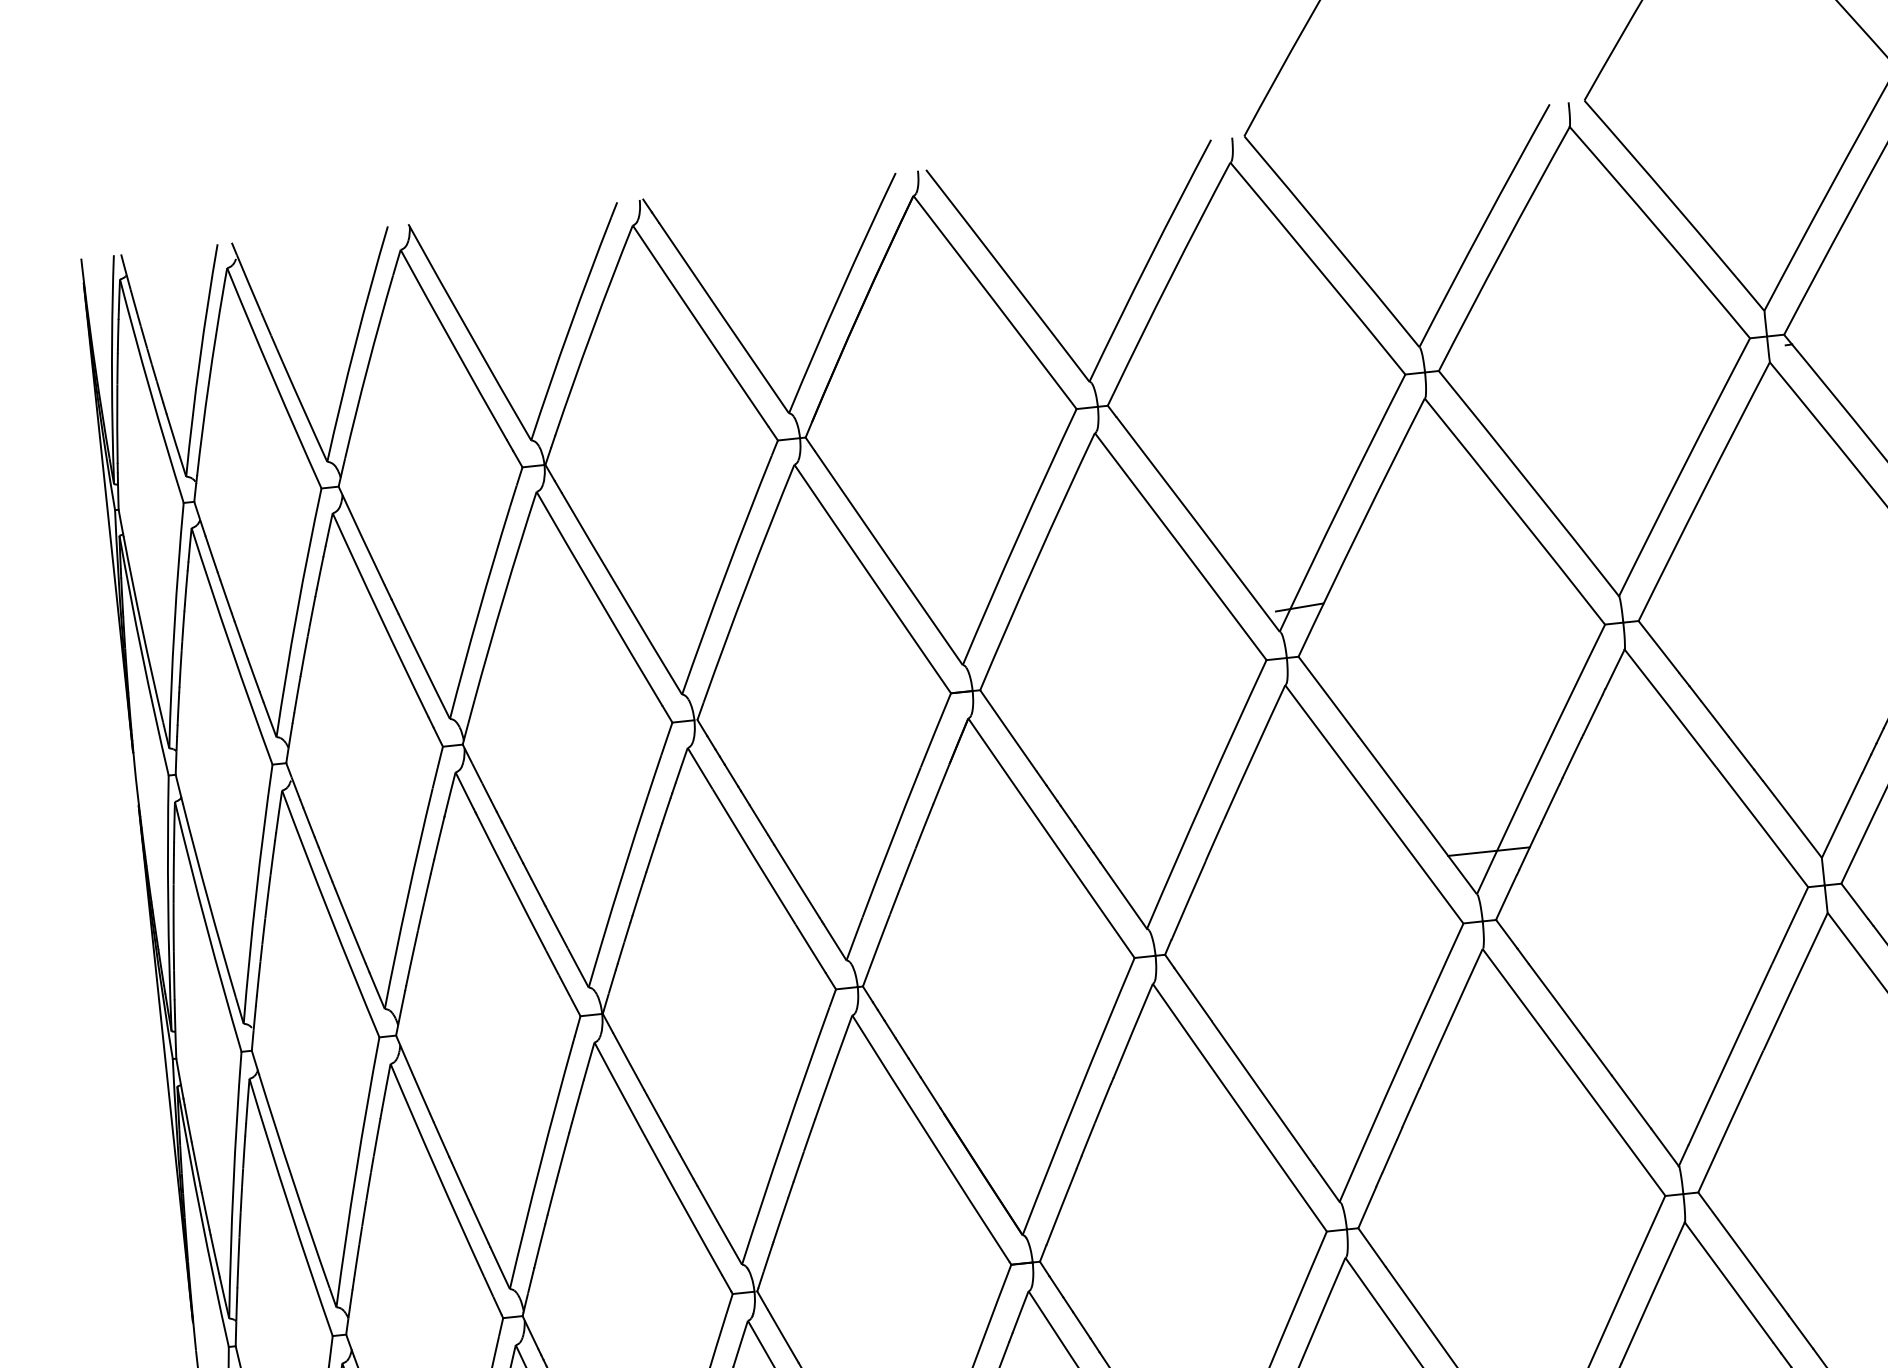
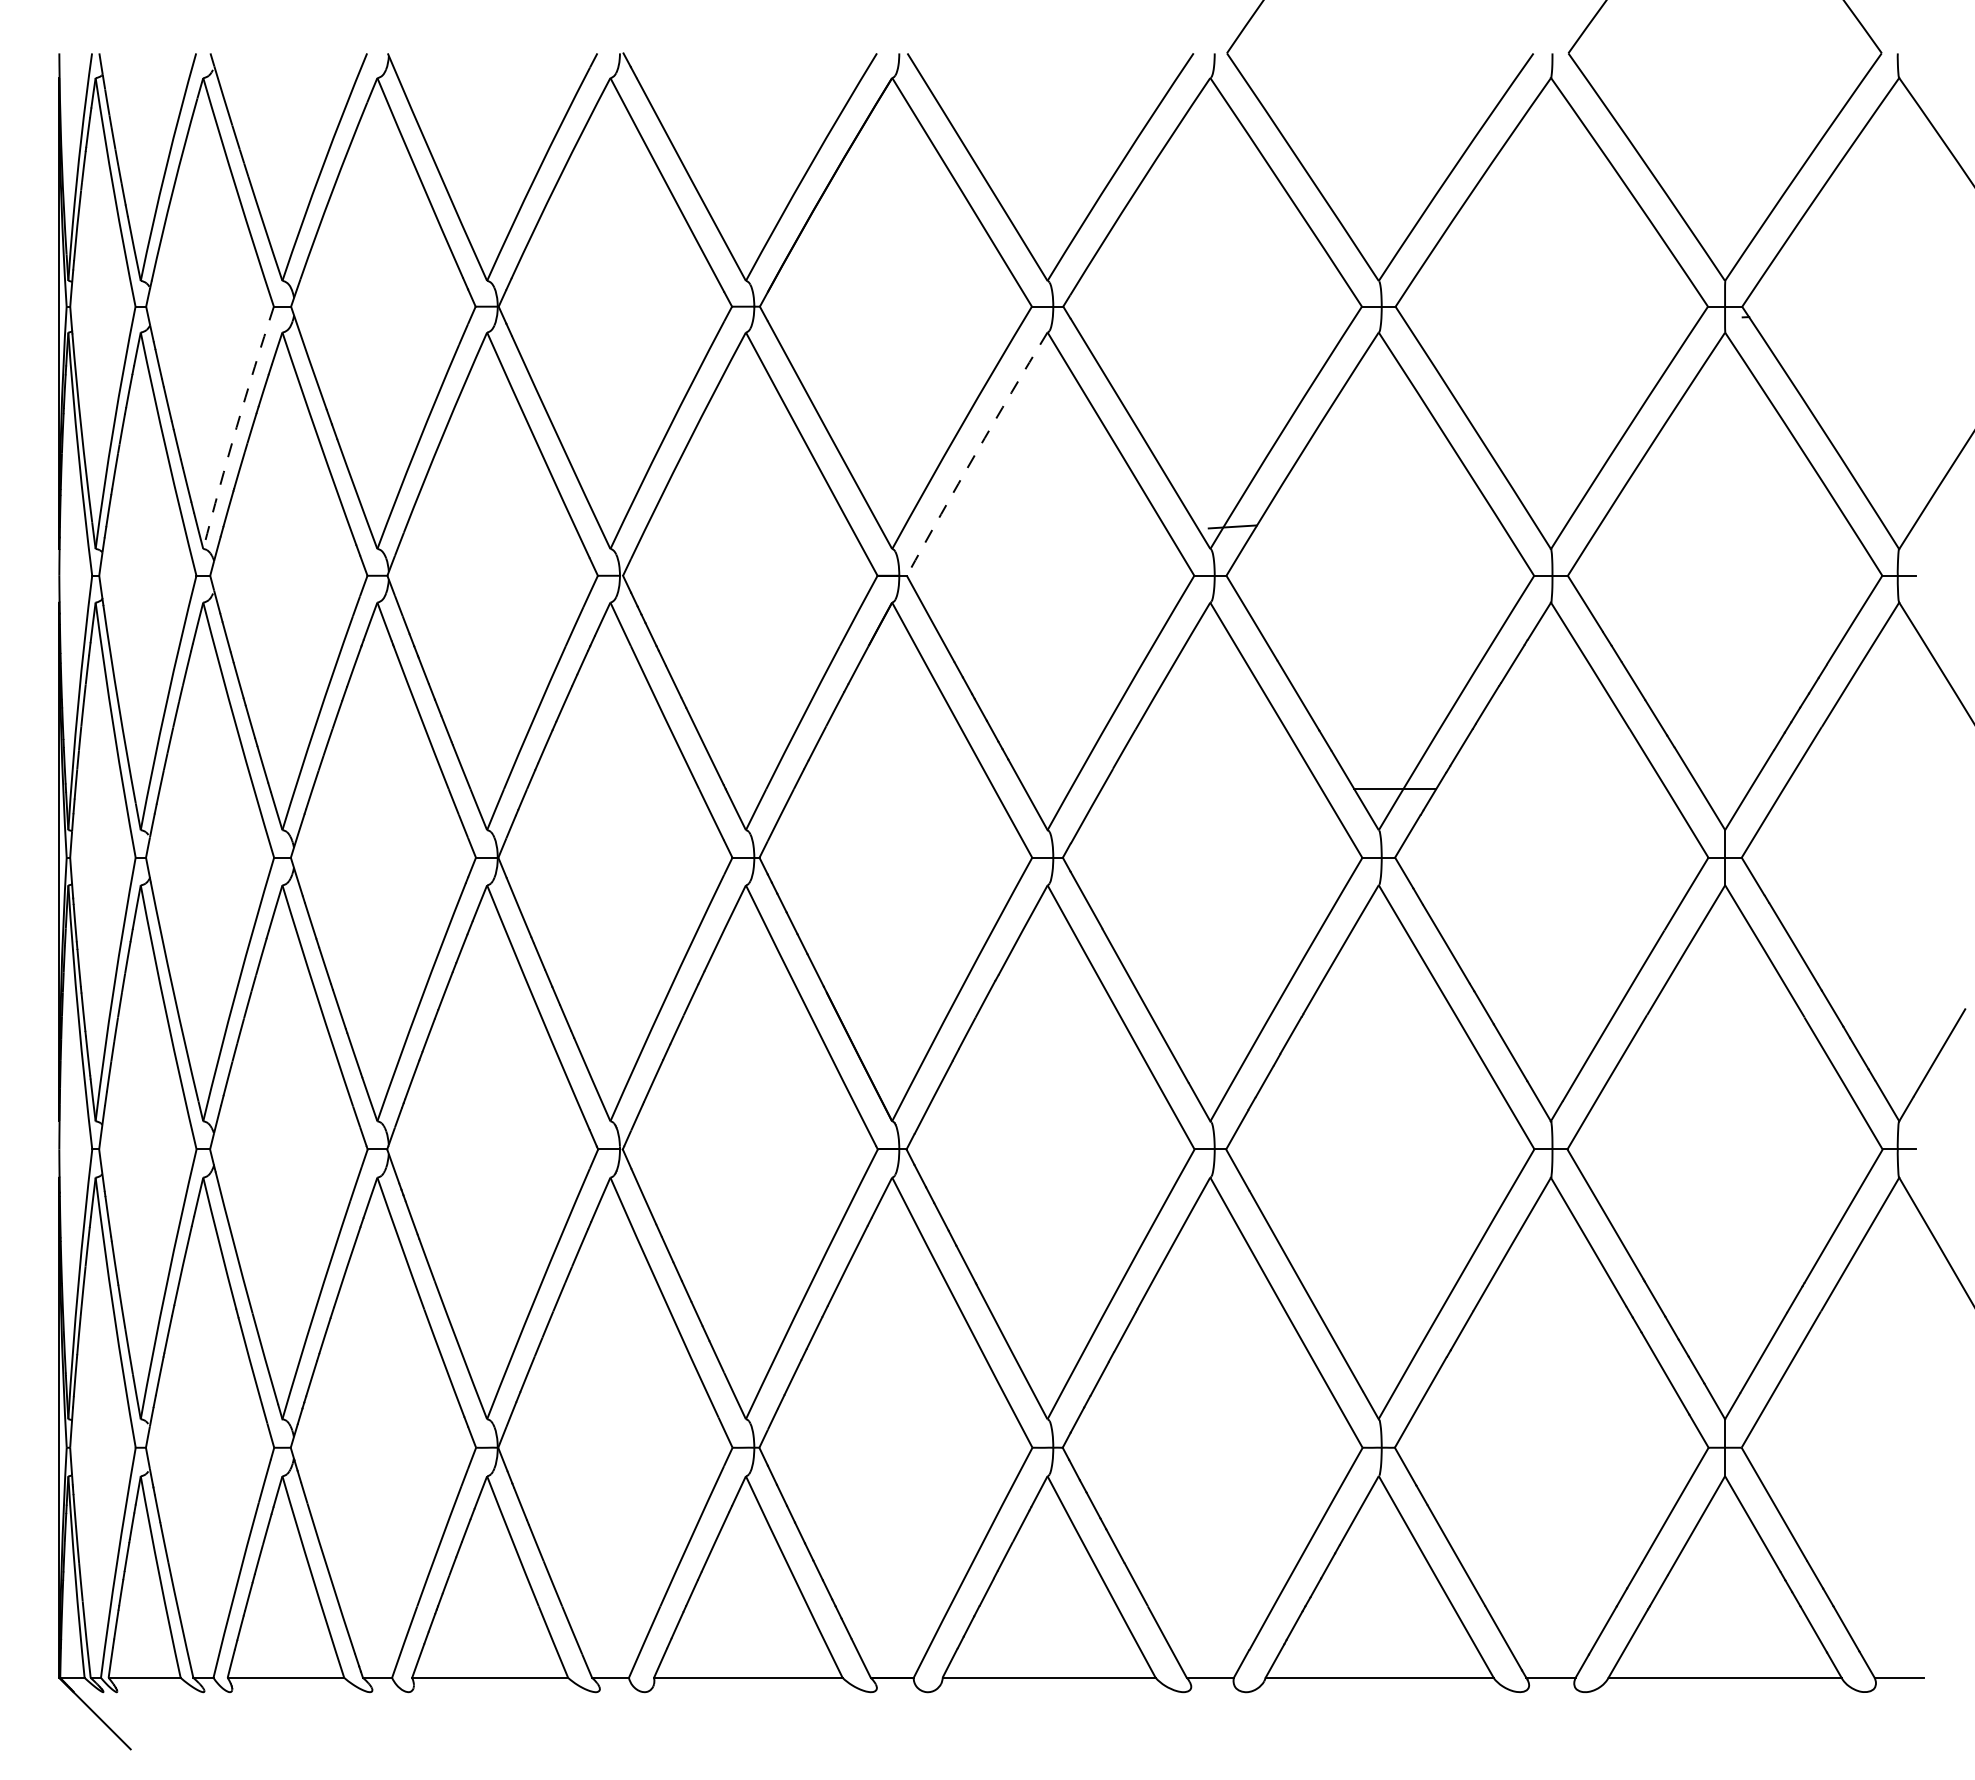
arc: (1035, 561) -> (975, 453), solid -> dashed
arc: (296, 612) -> (236, 427), solid -> dashed

